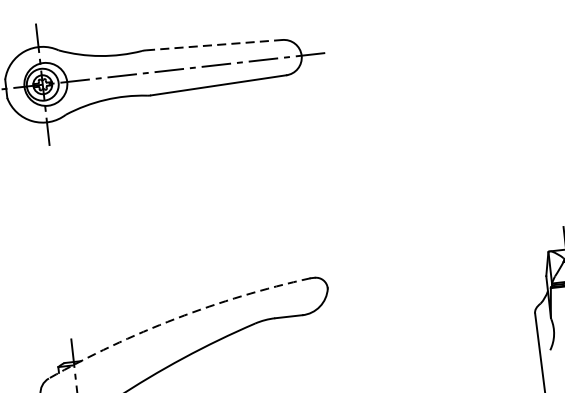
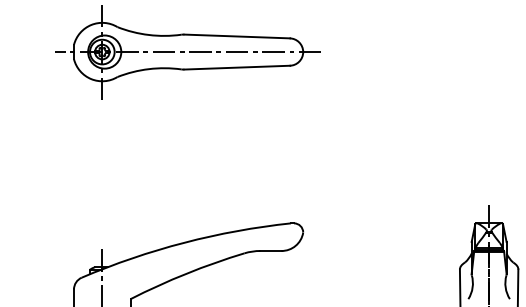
line: (214, 45) -> (237, 36), dashed -> solid
arc: (176, 318) -> (184, 242), dashed -> solid

